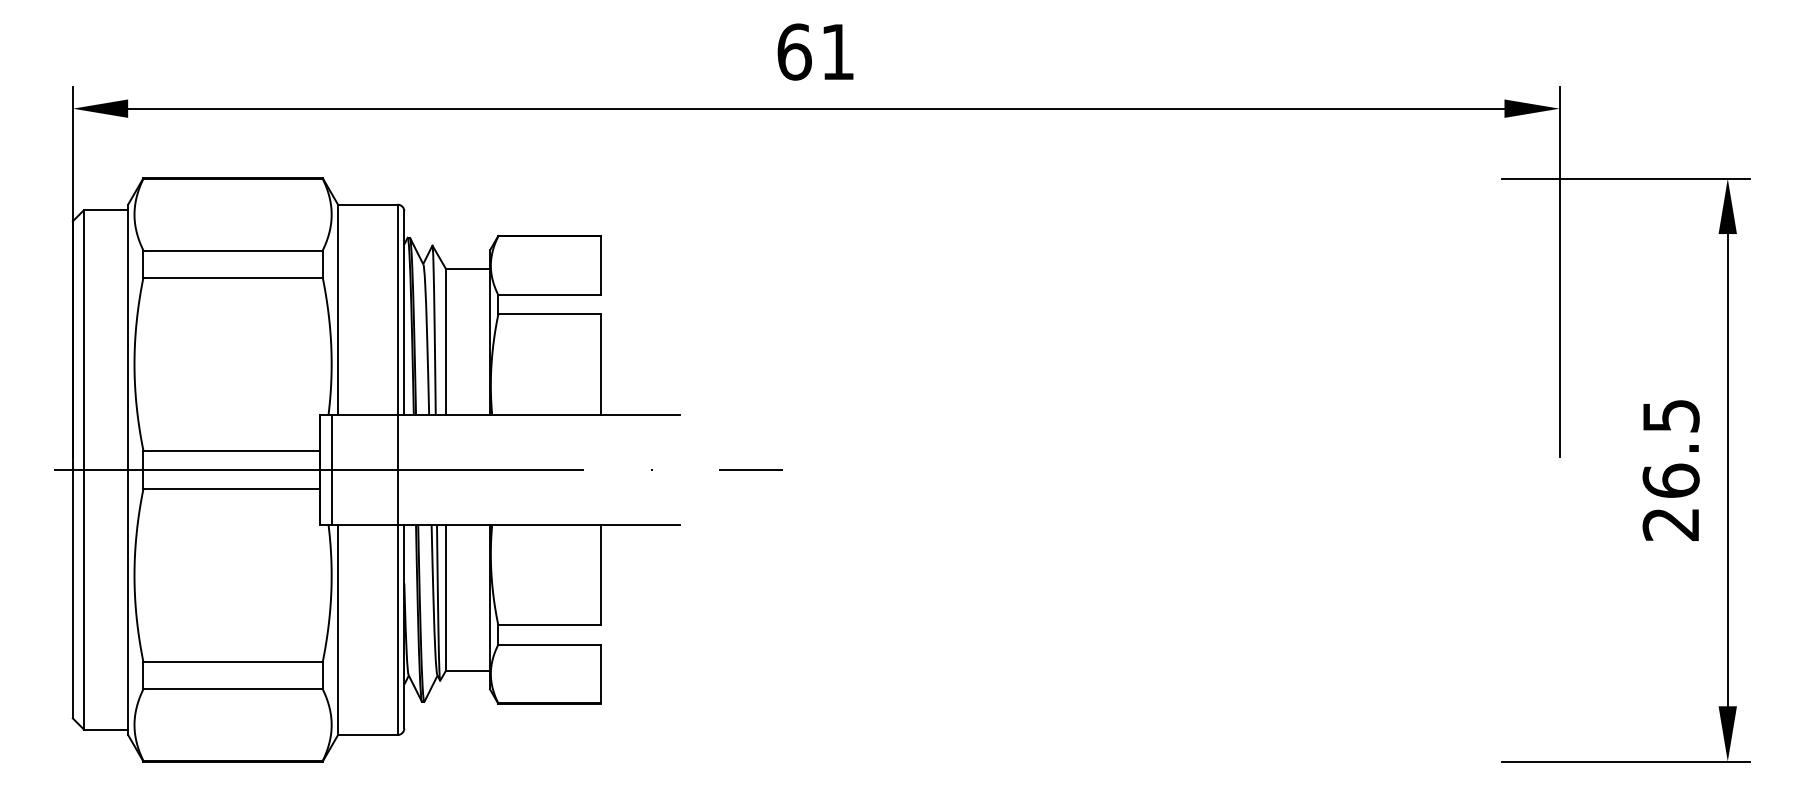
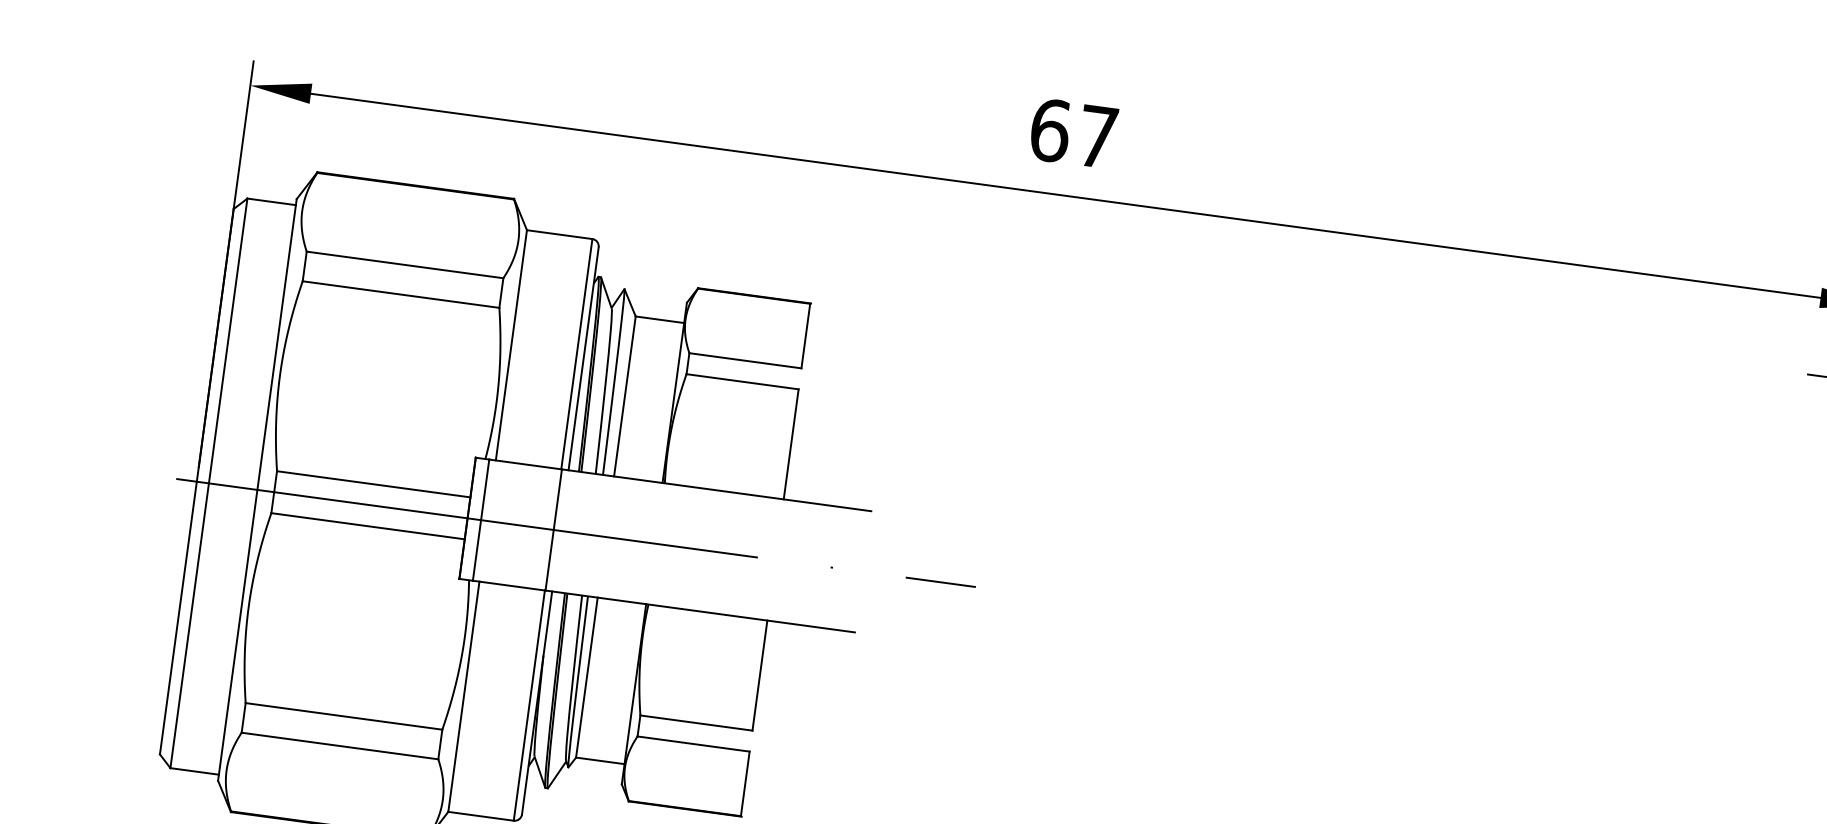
text: (837, 51) -> (1097, 136), 61 -> 67

